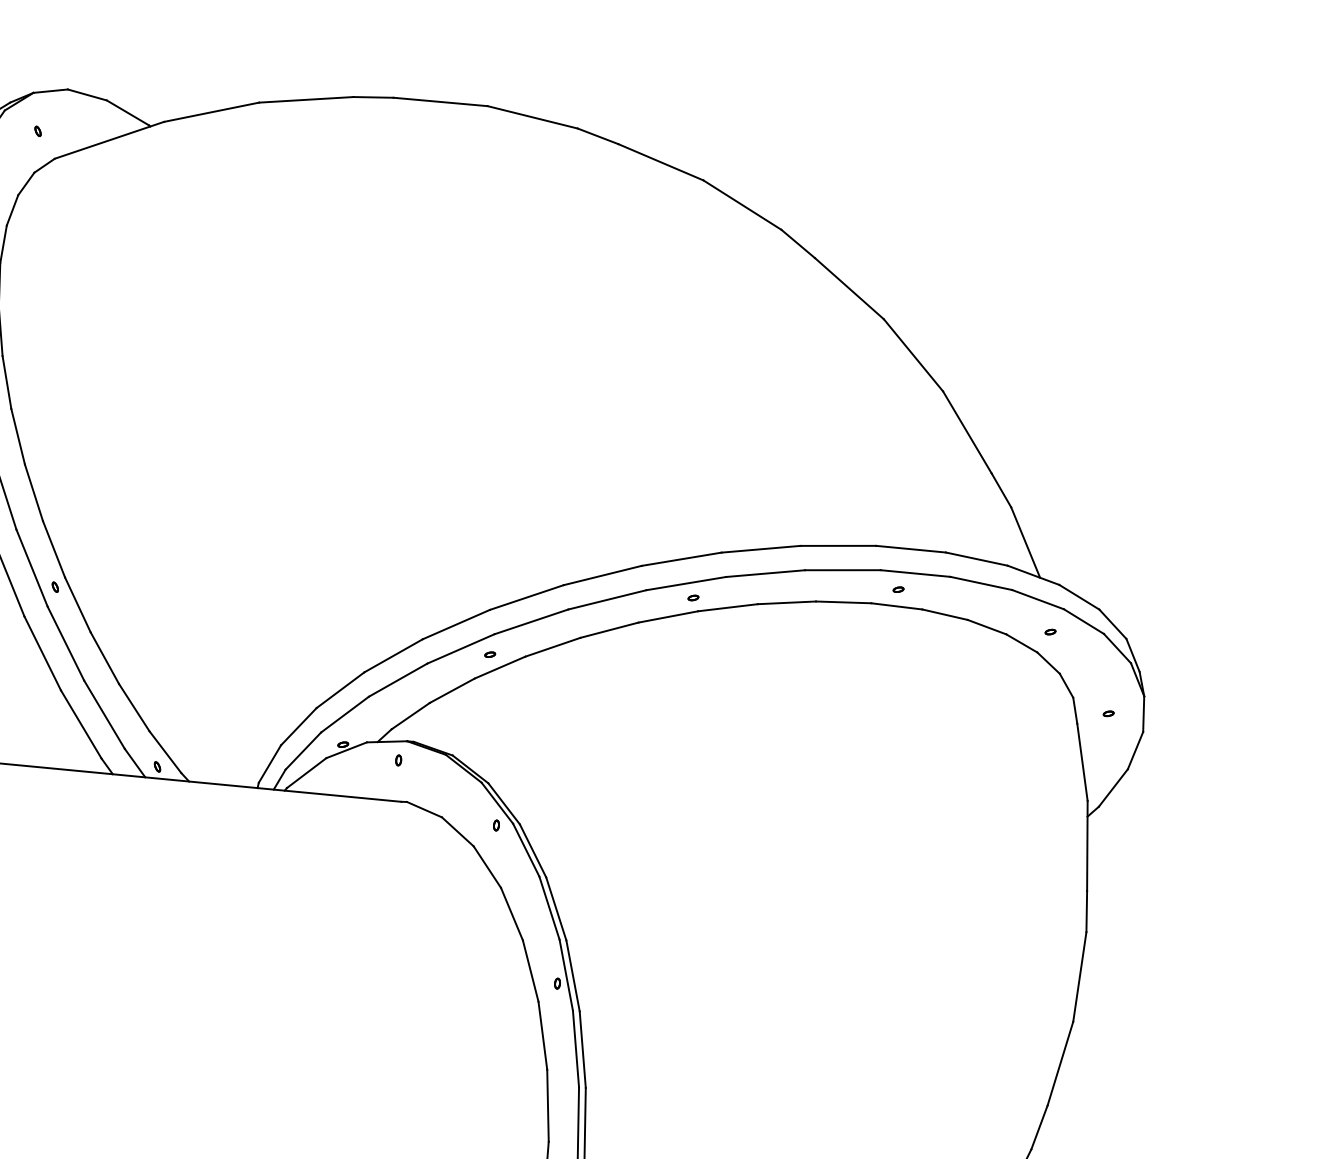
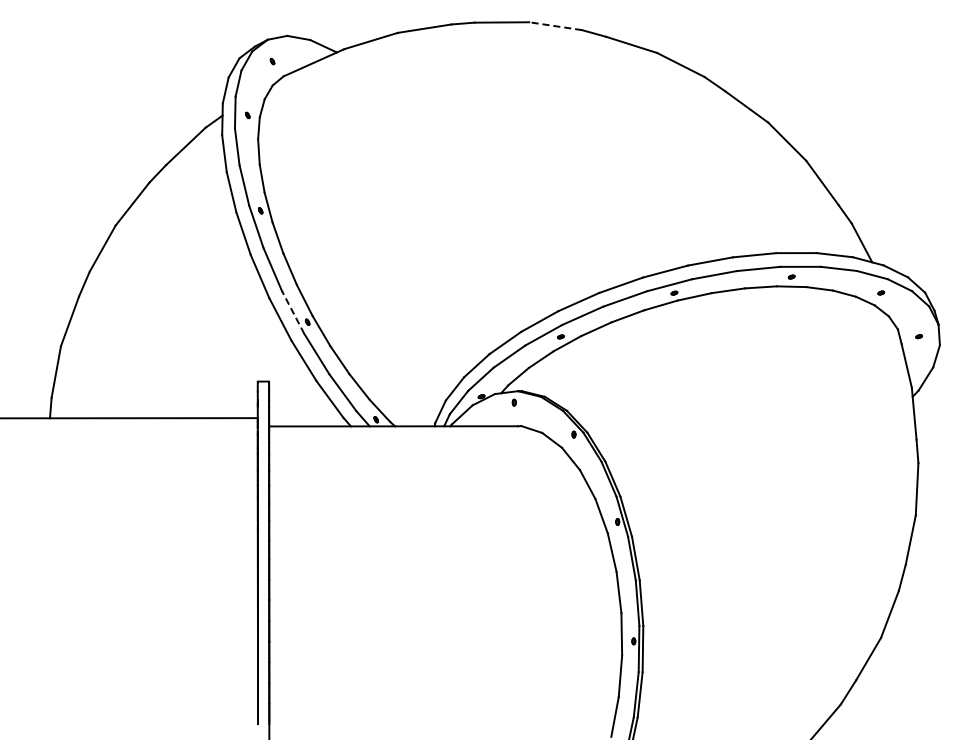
line: (532, 117) -> (555, 26), solid -> dashed
line: (32, 568) -> (293, 312), solid -> dashed

